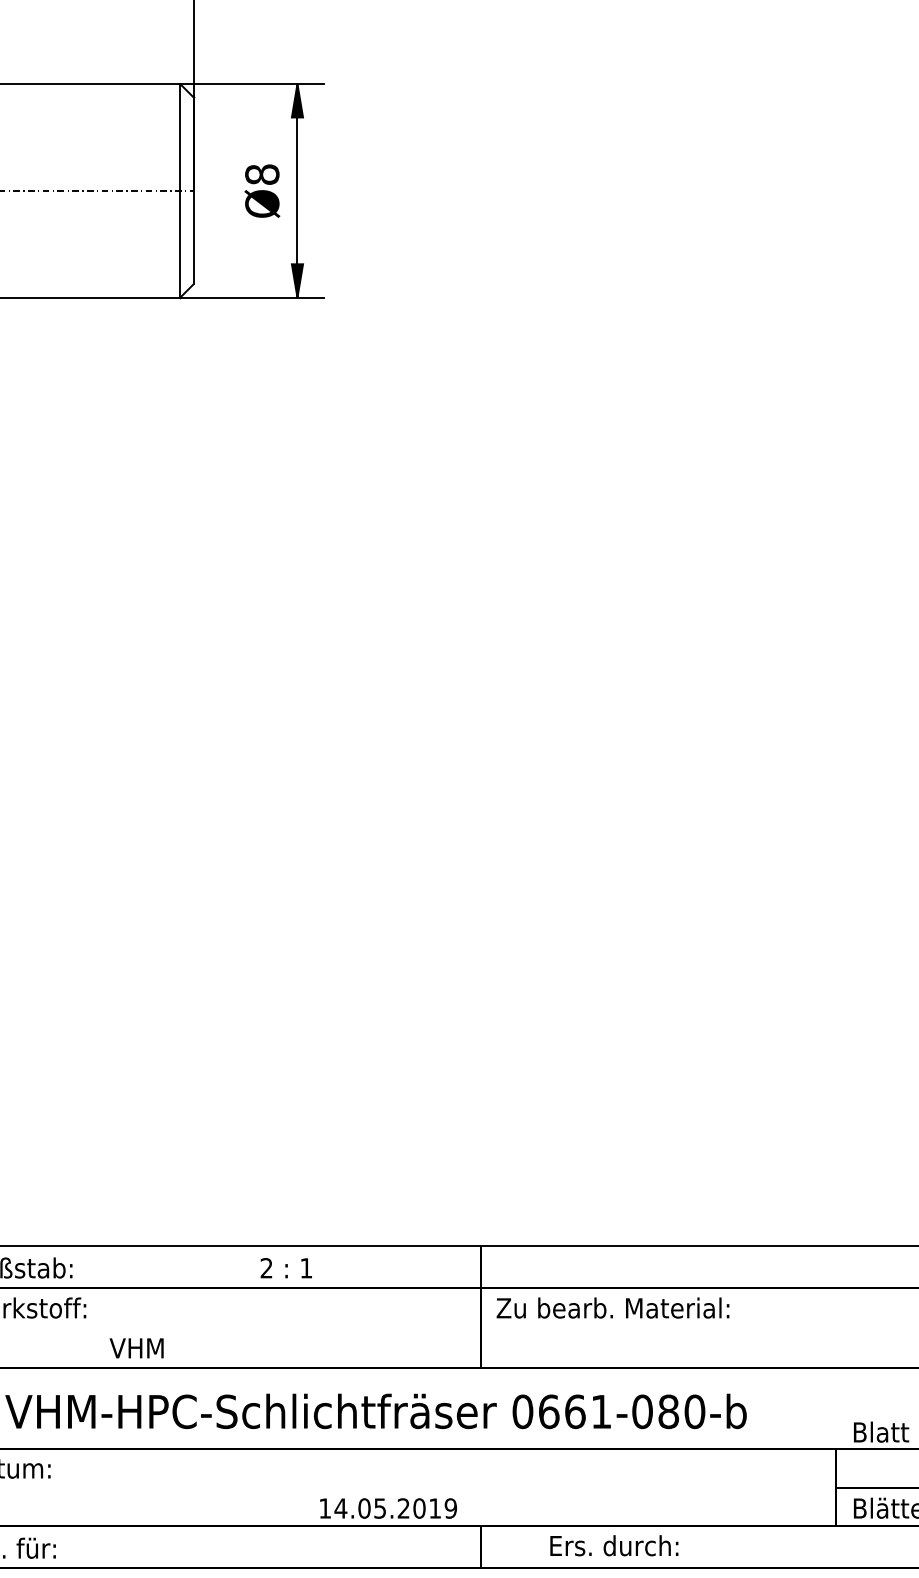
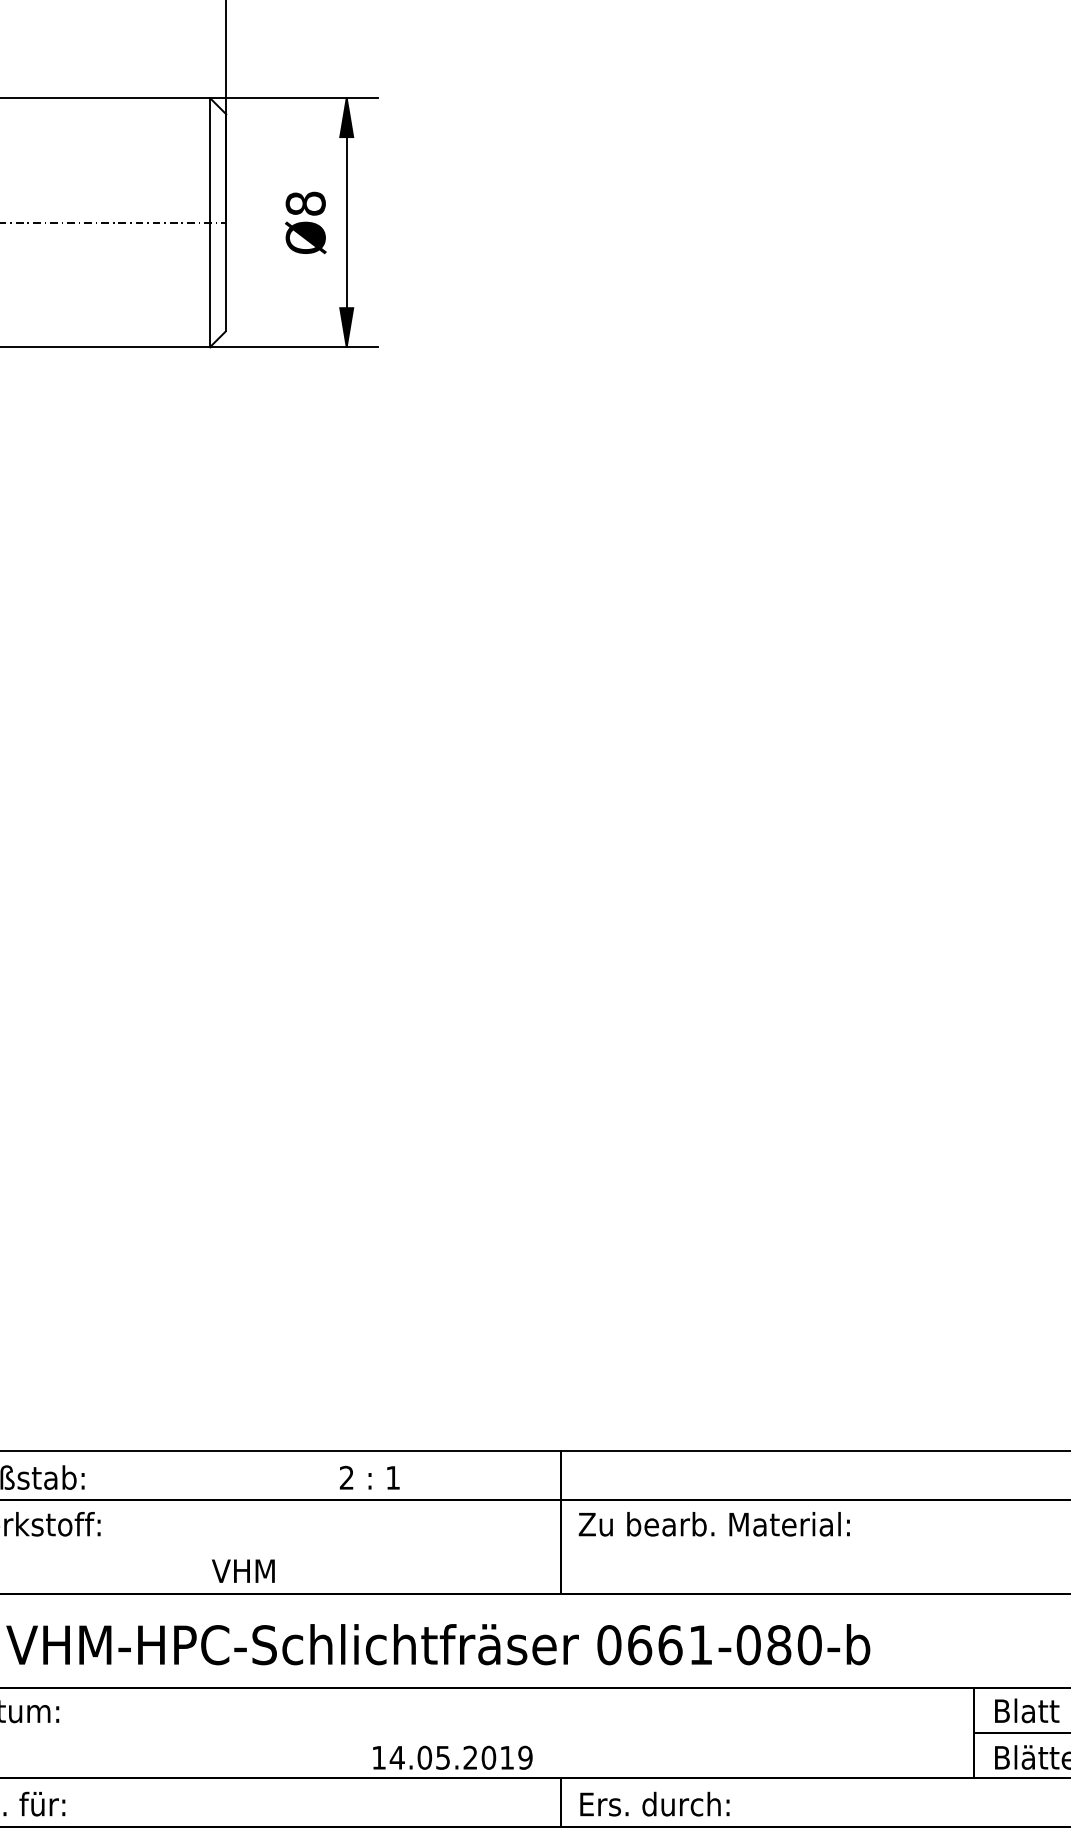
text: (286, 1267) -> (369, 1477), moved
text: (136, 1347) -> (243, 1570), moved
text: (881, 1431) -> (1027, 1710), moved
text: (613, 1545) -> (654, 1803), moved

